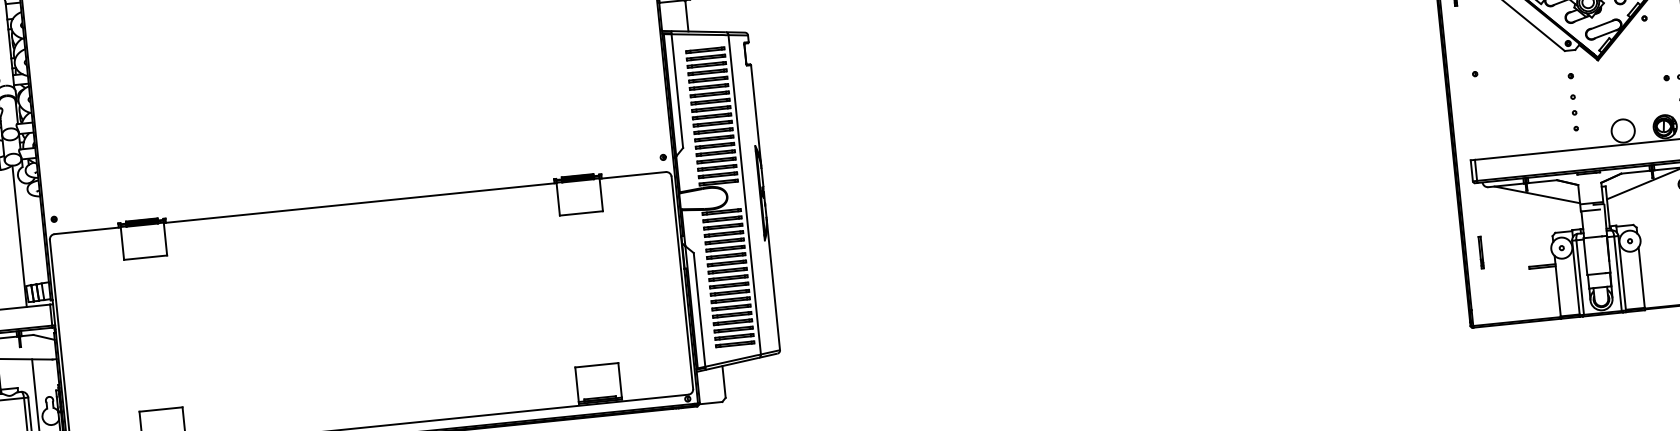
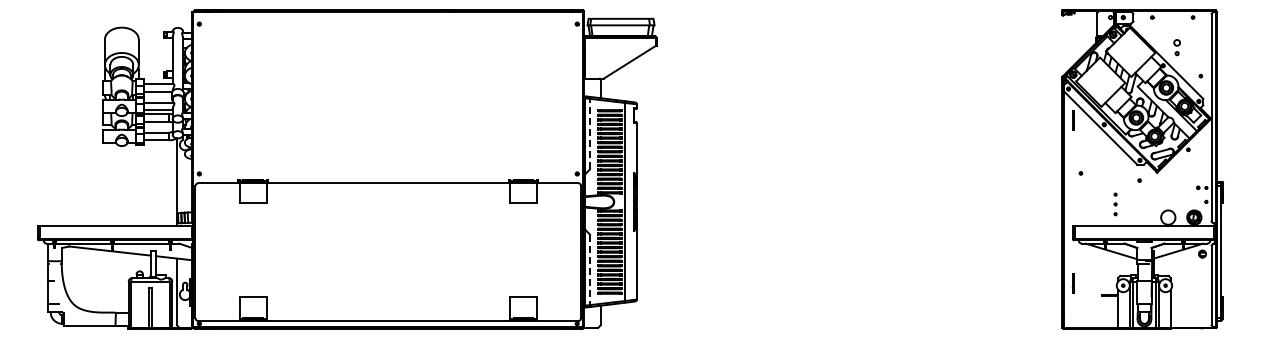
line: (678, 90) -> (590, 133), solid -> dashed
part: (1574, 113) -> (1115, 204), moved
line: (700, 310) -> (590, 270), solid -> dashed

